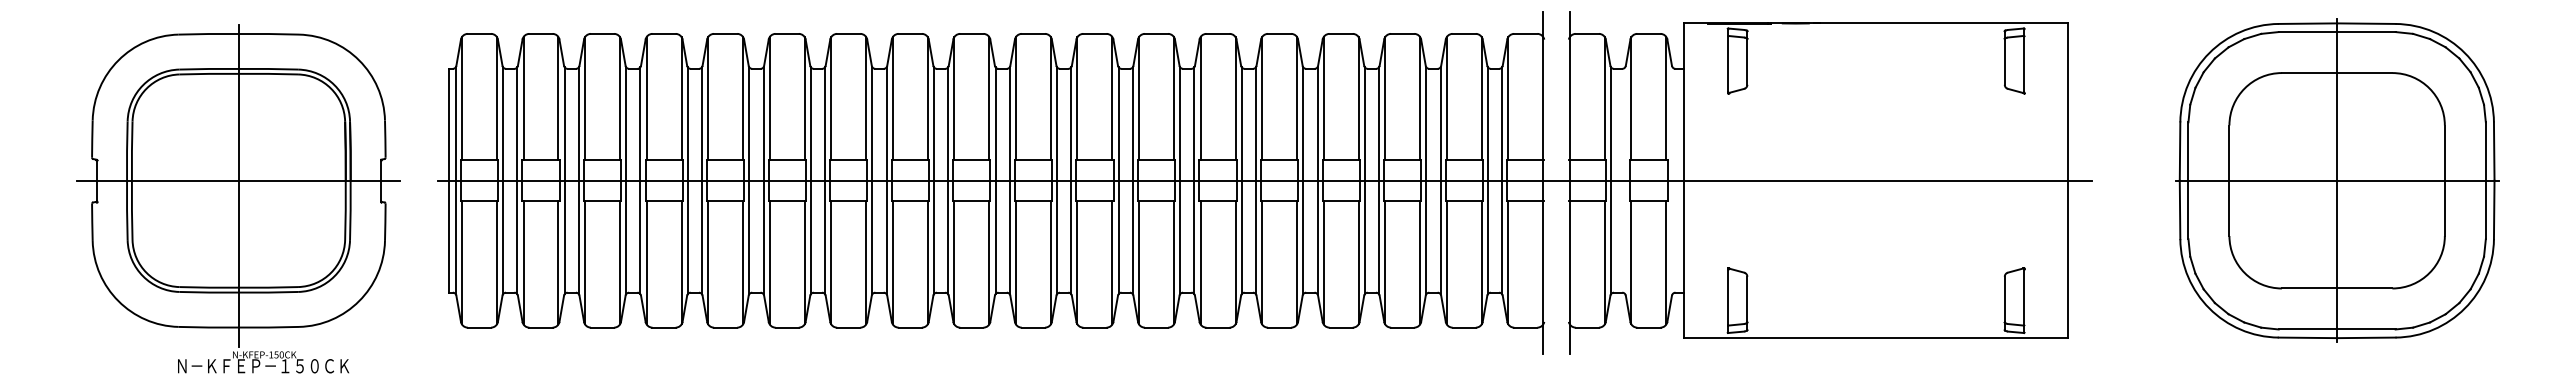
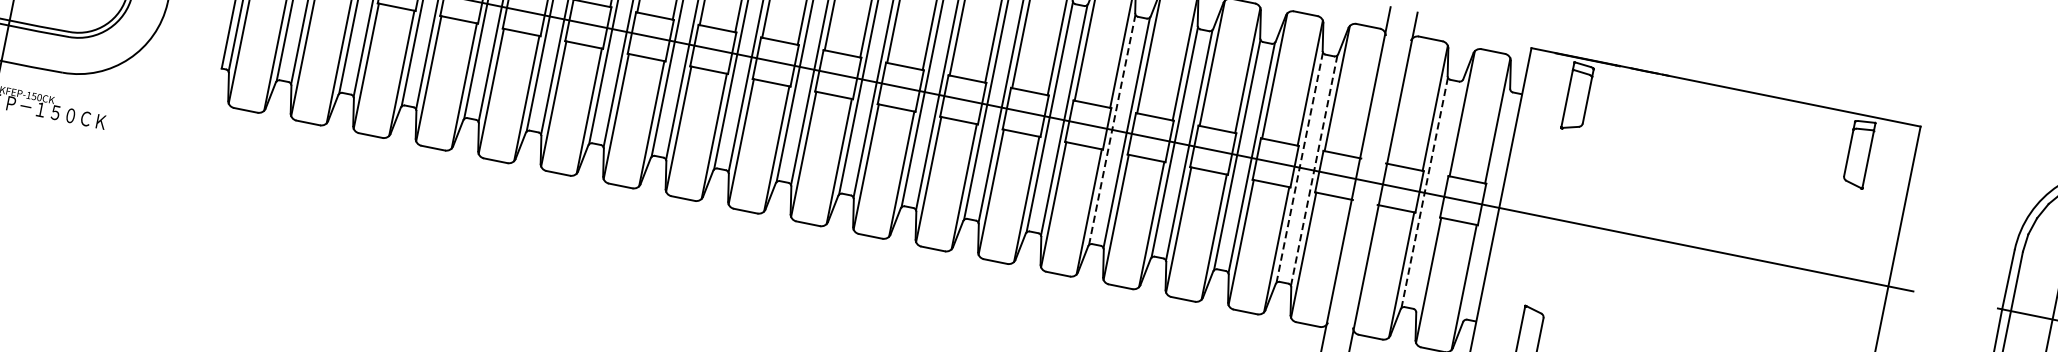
line: (1303, 181) -> (1112, 130), solid -> dashed
line: (1487, 181) -> (1299, 168), solid -> dashed
line: (1502, 181) -> (1314, 171), solid -> dashed
line: (1610, 181) -> (1424, 193), solid -> dashed

